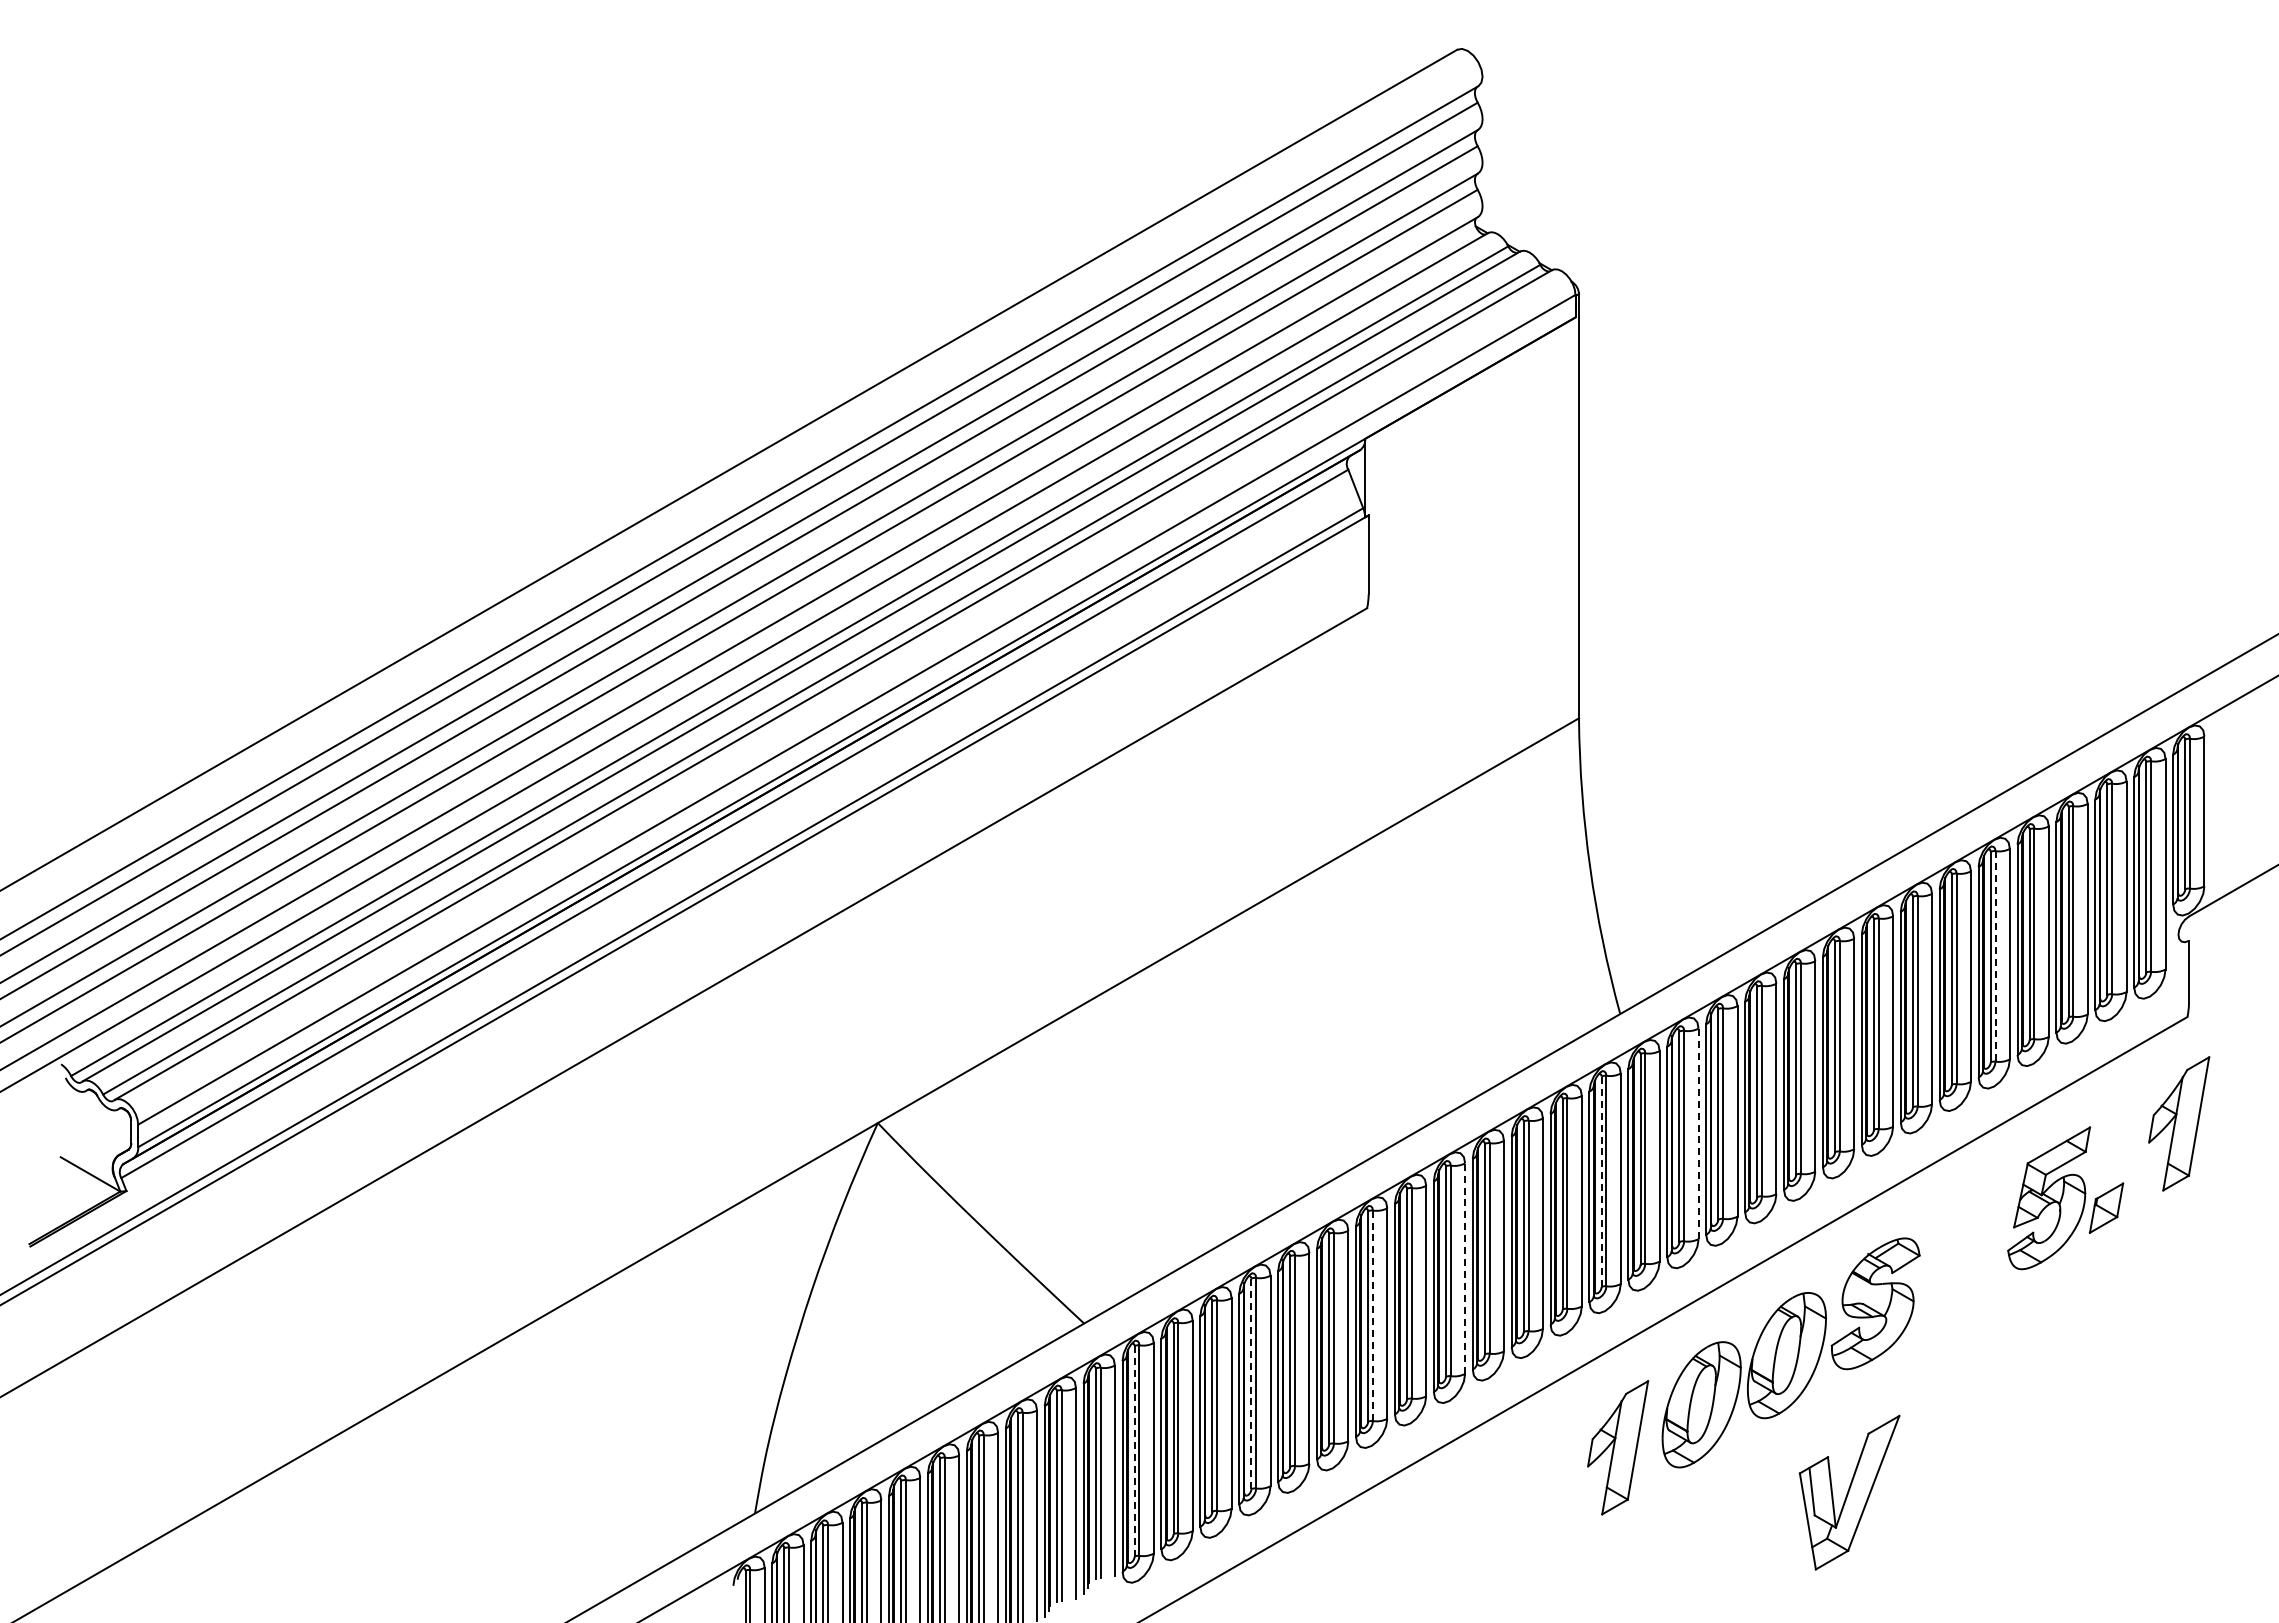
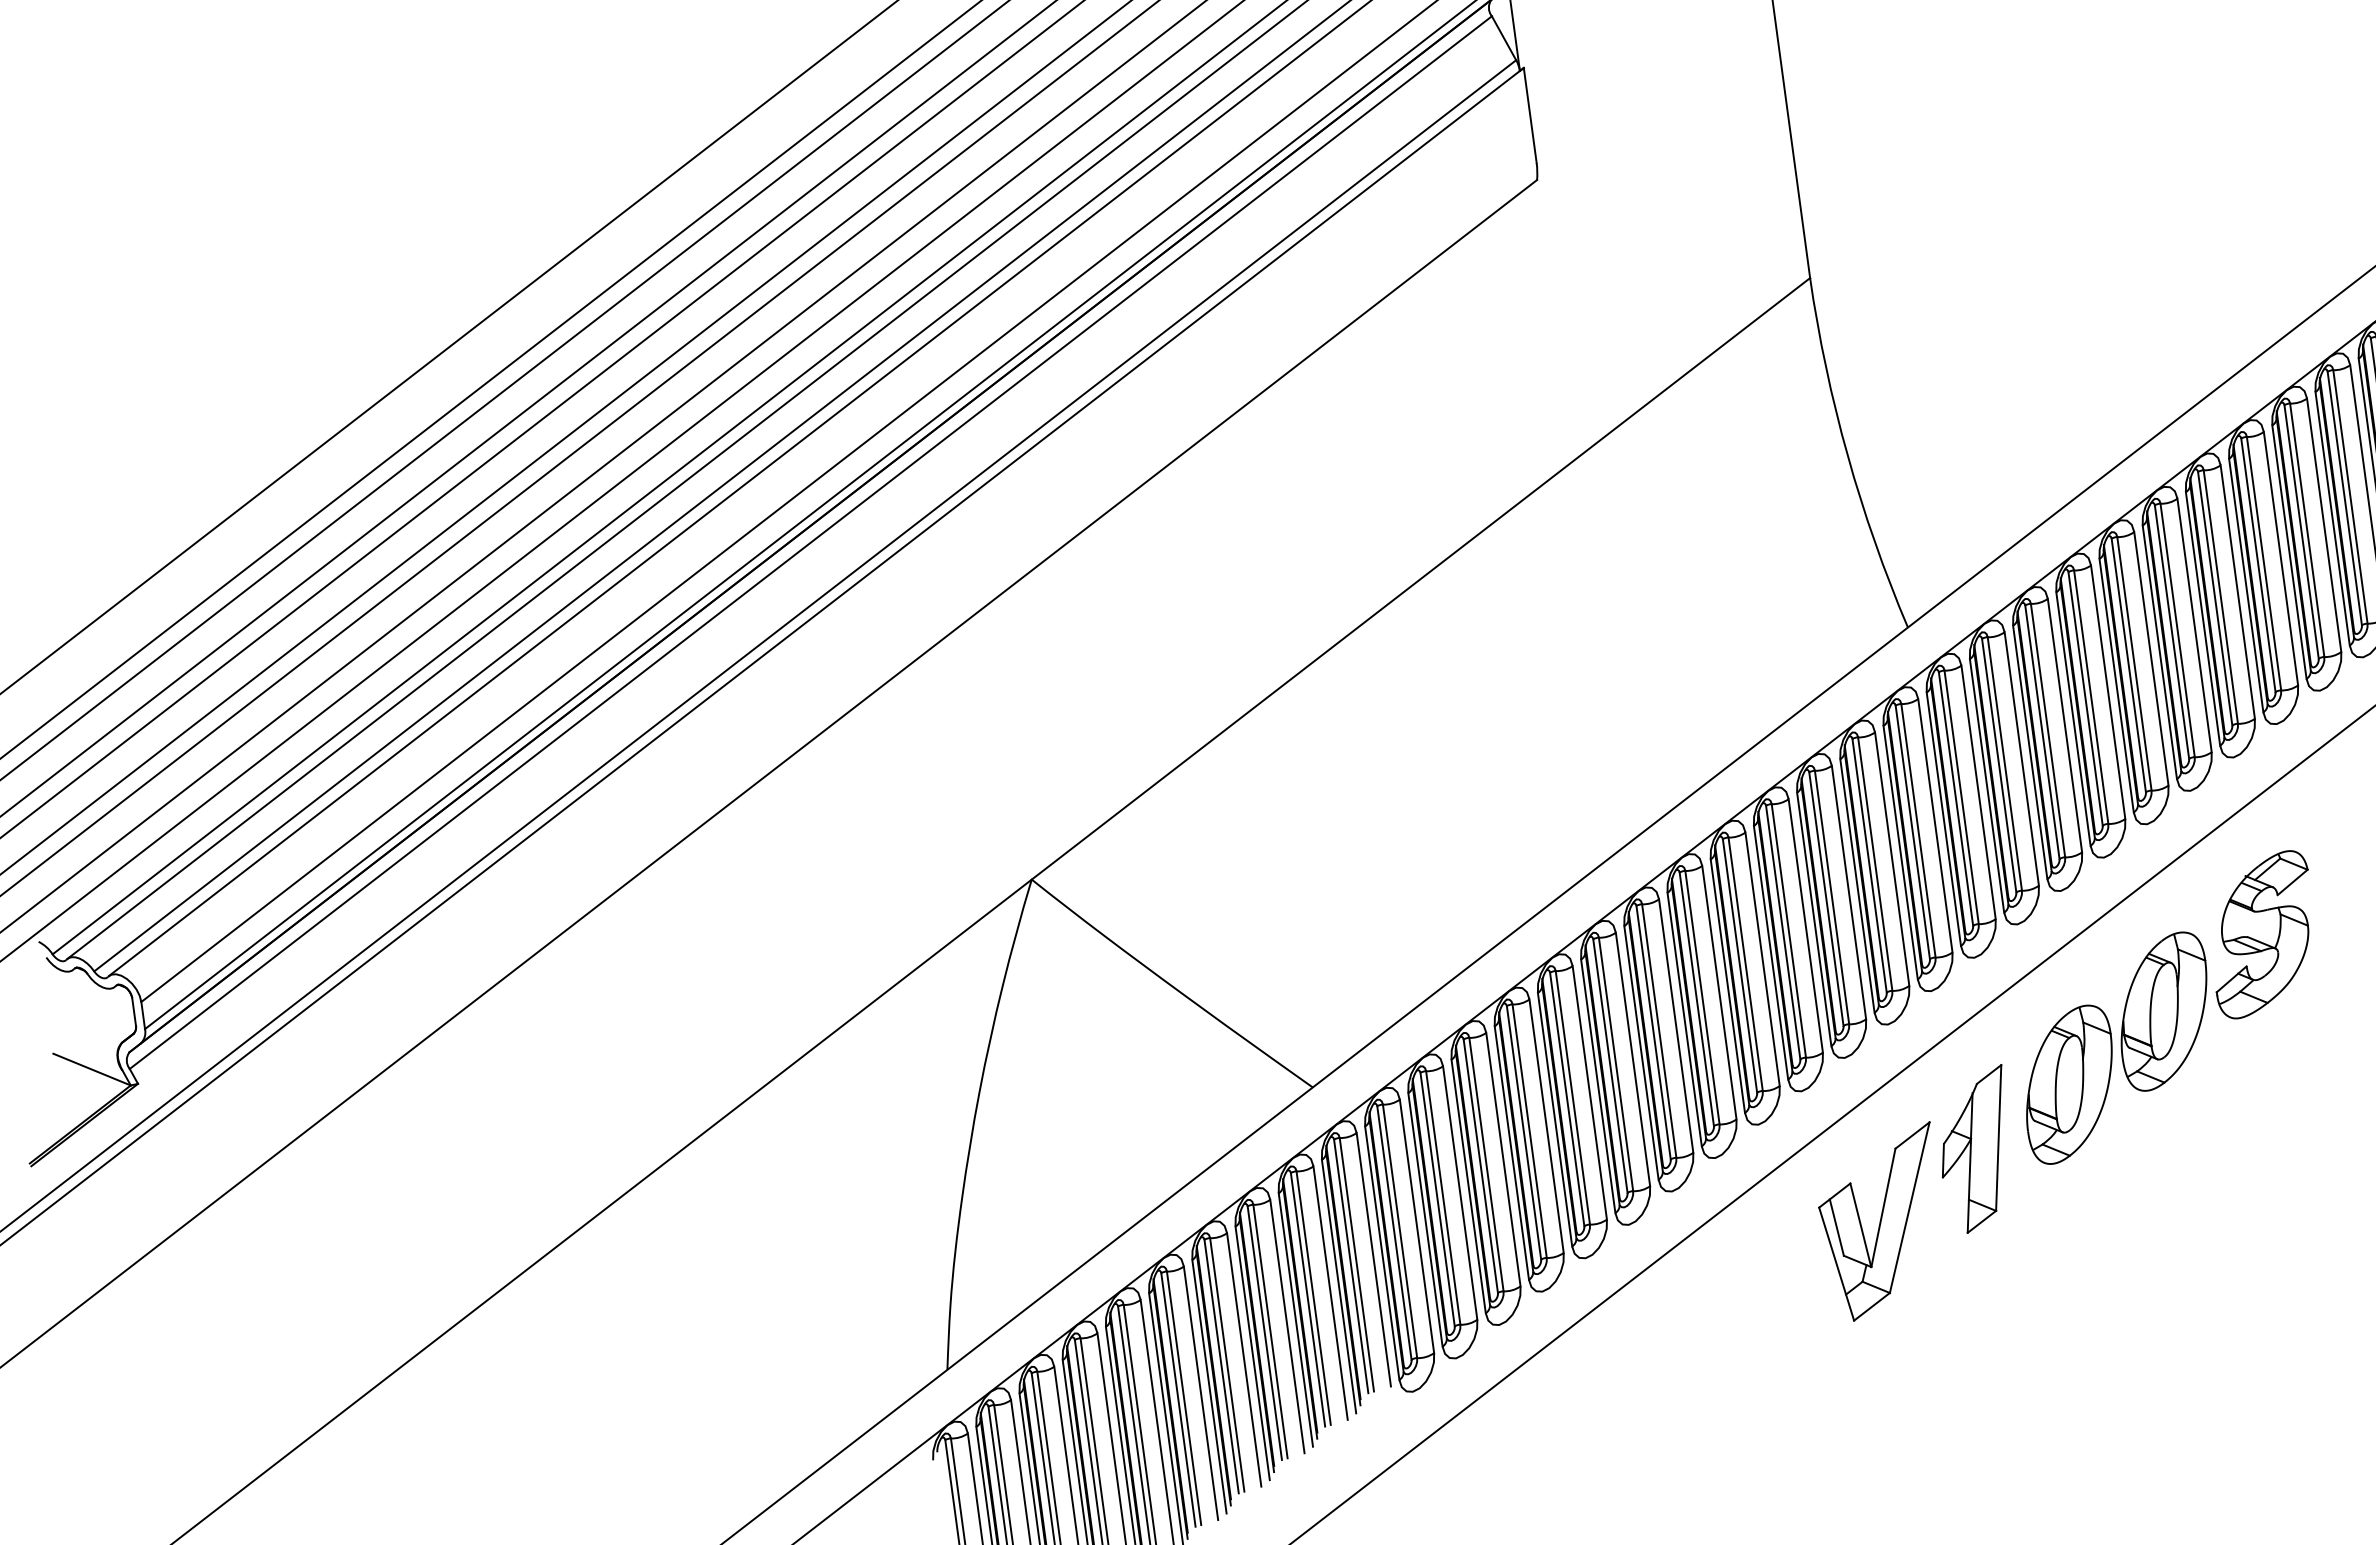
line: (1995, 956) -> (2350, 497), dashed -> solid
line: (1698, 1133) -> (2021, 758), dashed -> solid
line: (1601, 1181) -> (1912, 832), dashed -> solid
line: (1465, 1268) -> (1763, 959), dashed -> solid
line: (1372, 1316) -> (1658, 1032), dashed -> solid
line: (1251, 1383) -> (1524, 1132), dashed -> solid
line: (1134, 1450) -> (1394, 1232), dashed -> solid
part: (1849, 1492) -> (1882, 1222), moved

